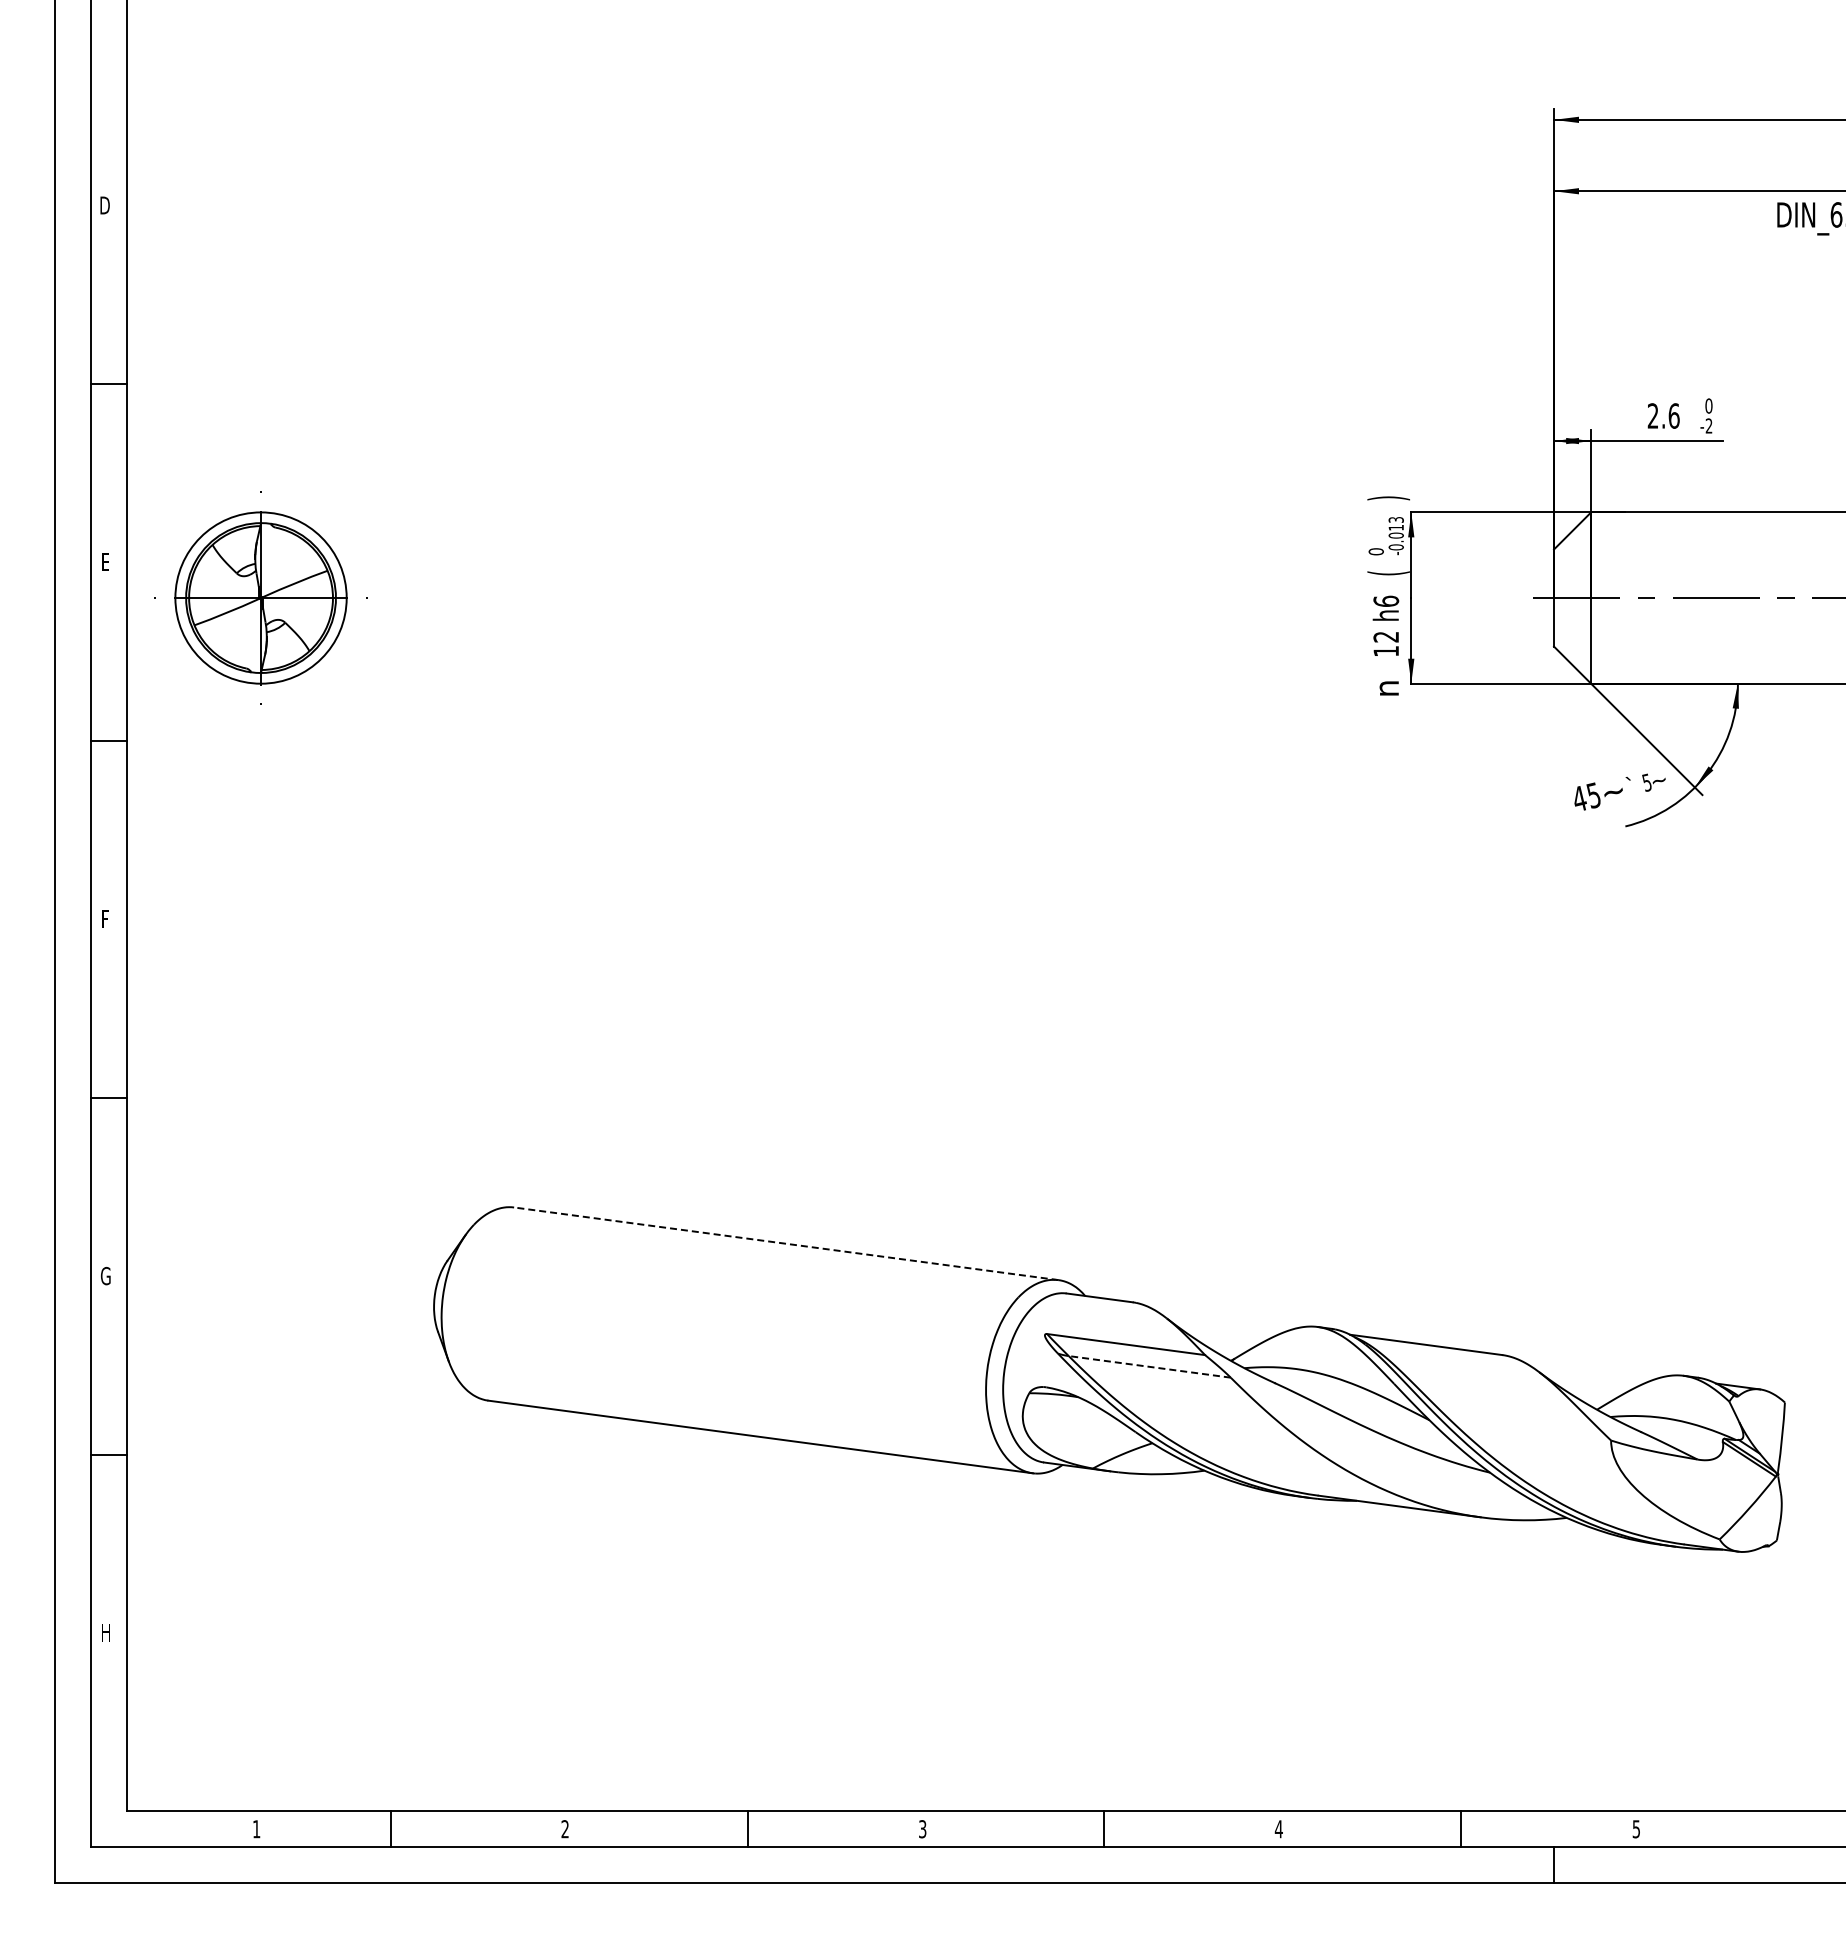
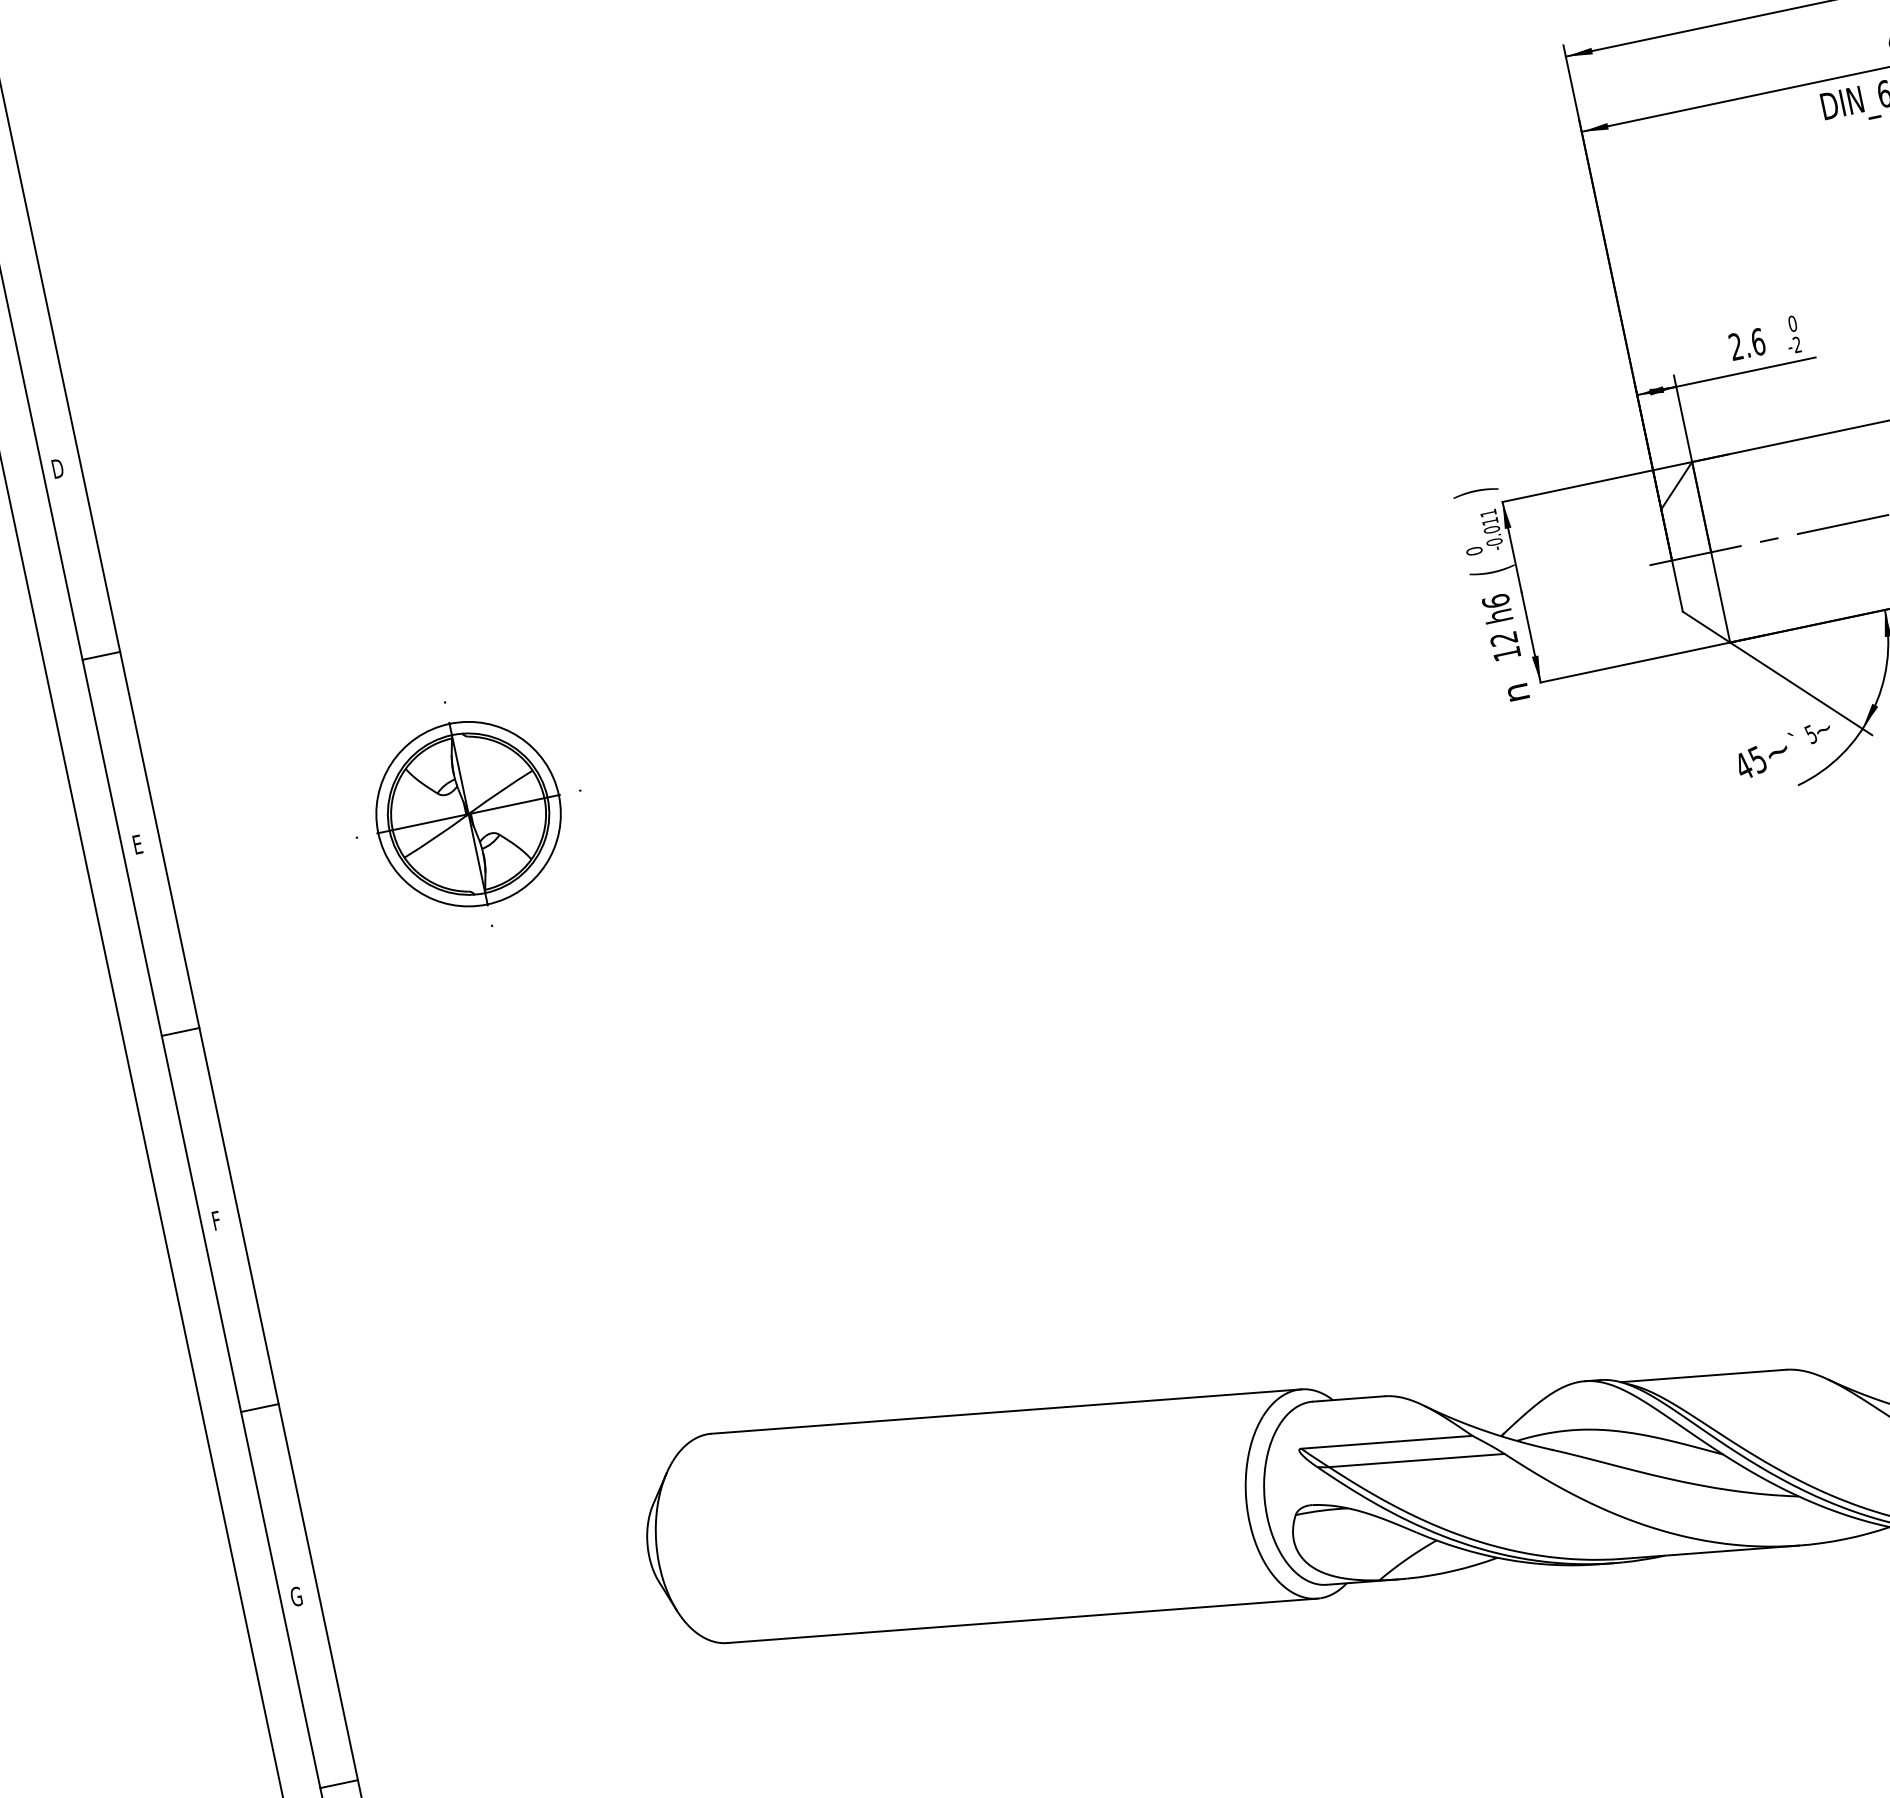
text: (1395, 519) -> (1487, 512), -0.013 -> -0.011
part: (260, 597) -> (467, 813), moved
line: (786, 1243) -> (1006, 1411), dashed -> solid
line: (1149, 1366) -> (1416, 1460), dashed -> solid

